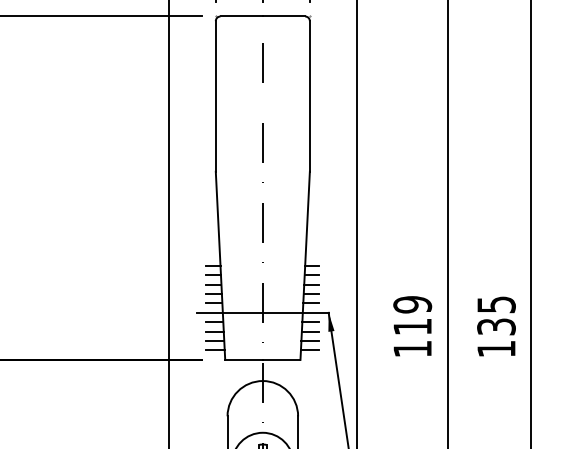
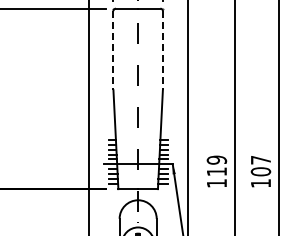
line: (215, 96) -> (113, 50), solid -> dashed
line: (309, 96) -> (162, 50), solid -> dashed
text: (495, 316) -> (260, 166), 135 -> 107

